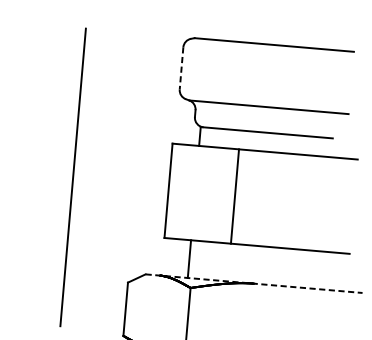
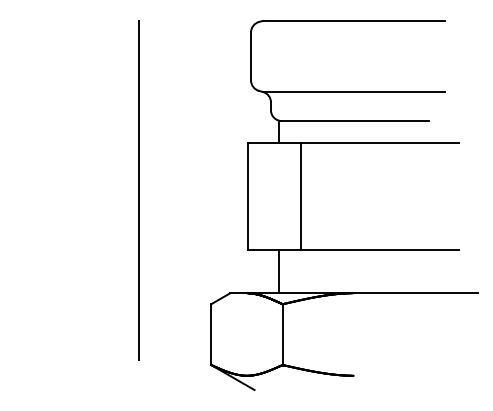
line: (181, 68) -> (251, 56), dashed -> solid
line: (235, 196) -> (301, 196), moved
line: (254, 283) -> (354, 293), dashed -> solid

